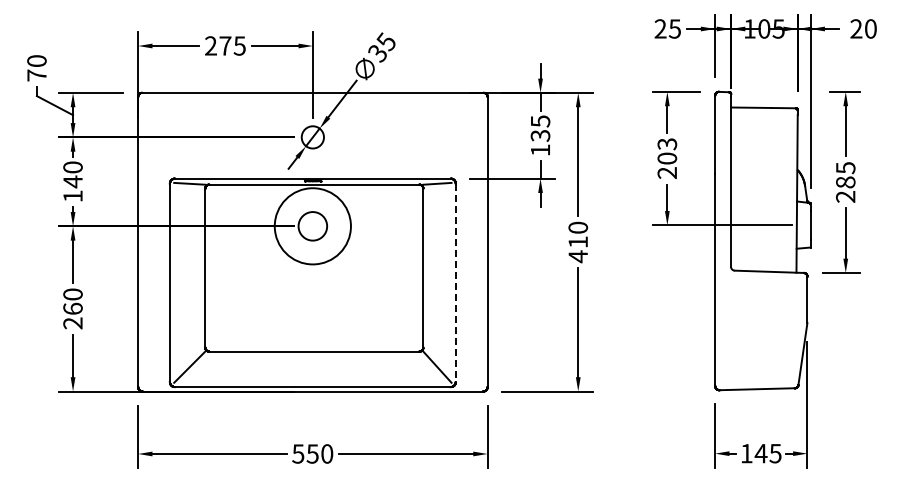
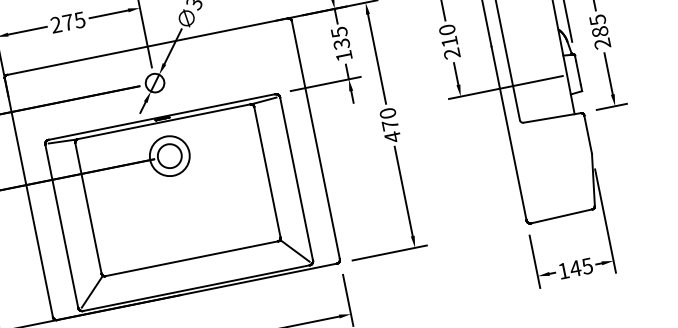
text: (667, 151) -> (448, 35), 203 -> 210
circle: (312, 226) -> (169, 156), size x0.62
text: (577, 242) -> (389, 125), 410 -> 470
line: (455, 283) -> (296, 179), dashed -> solid

